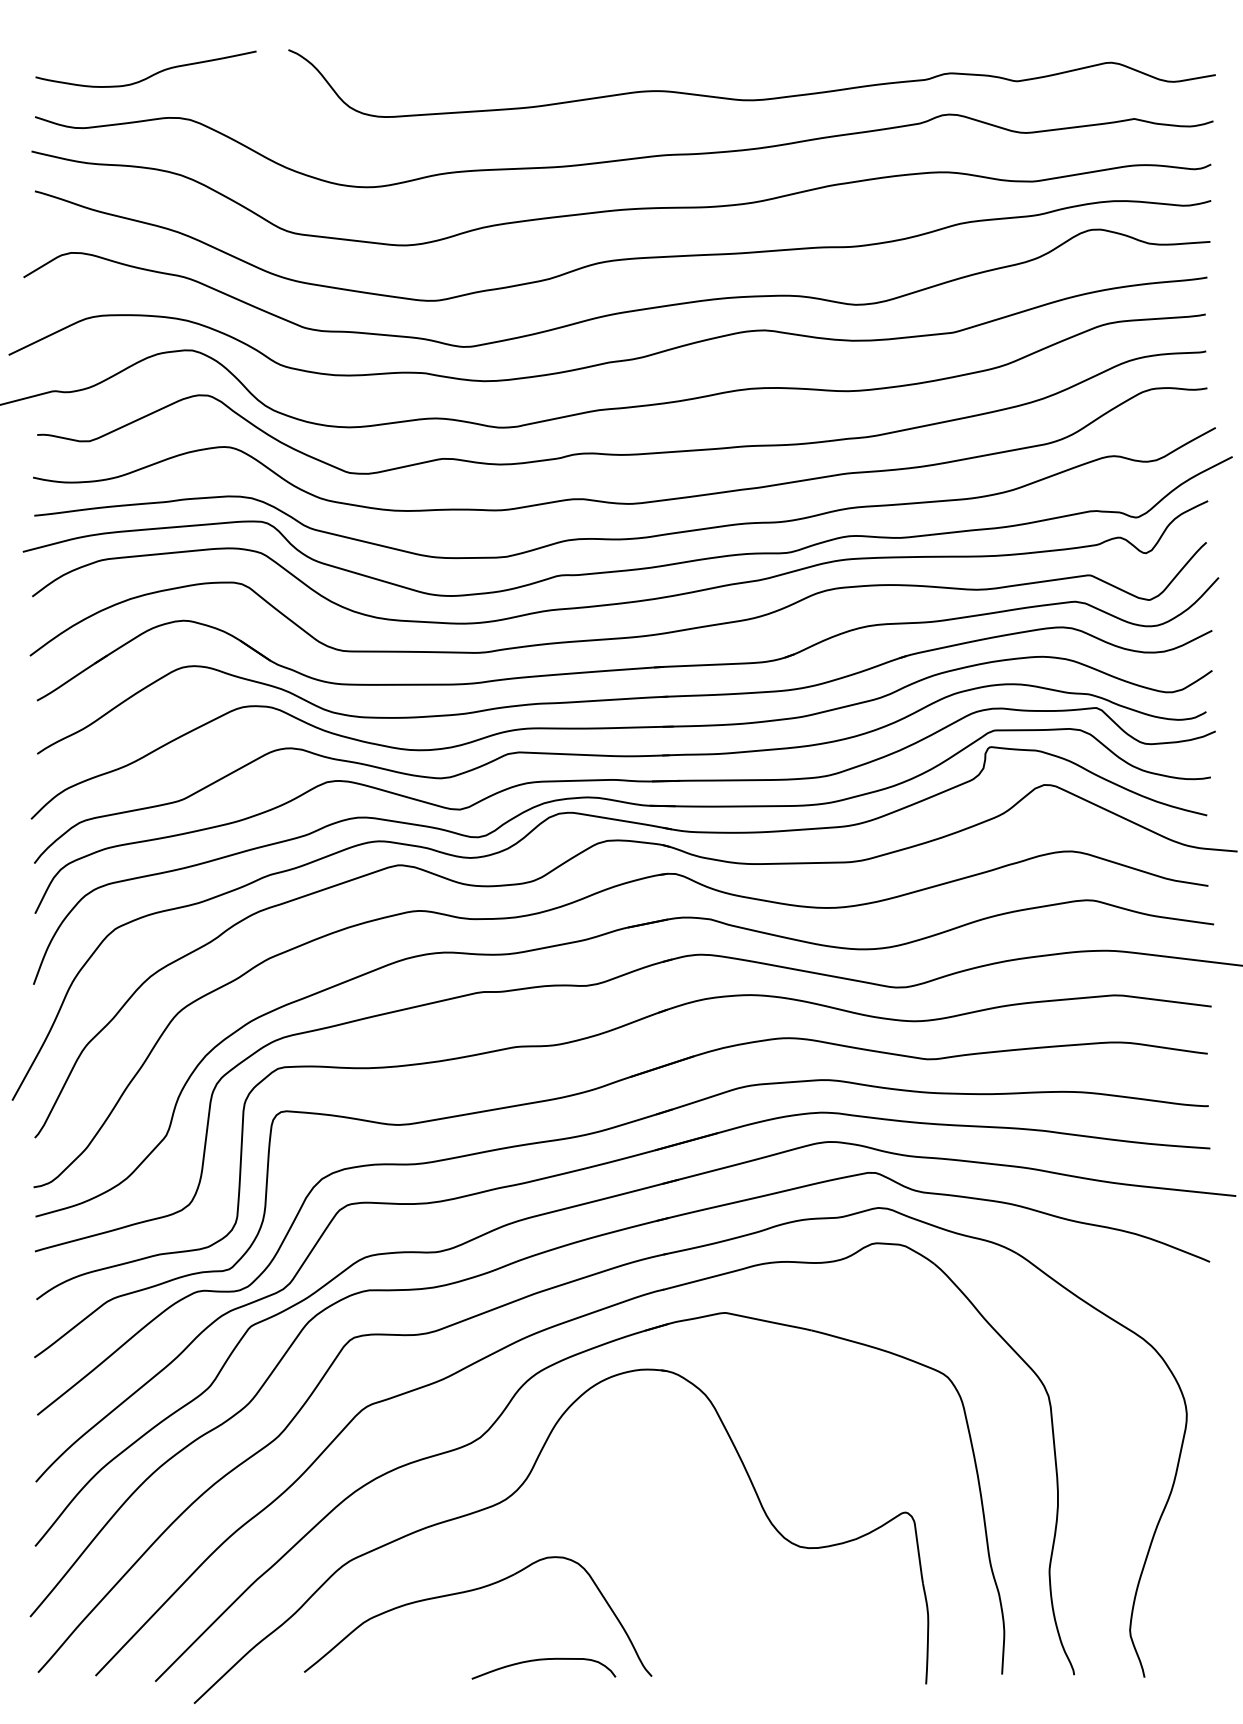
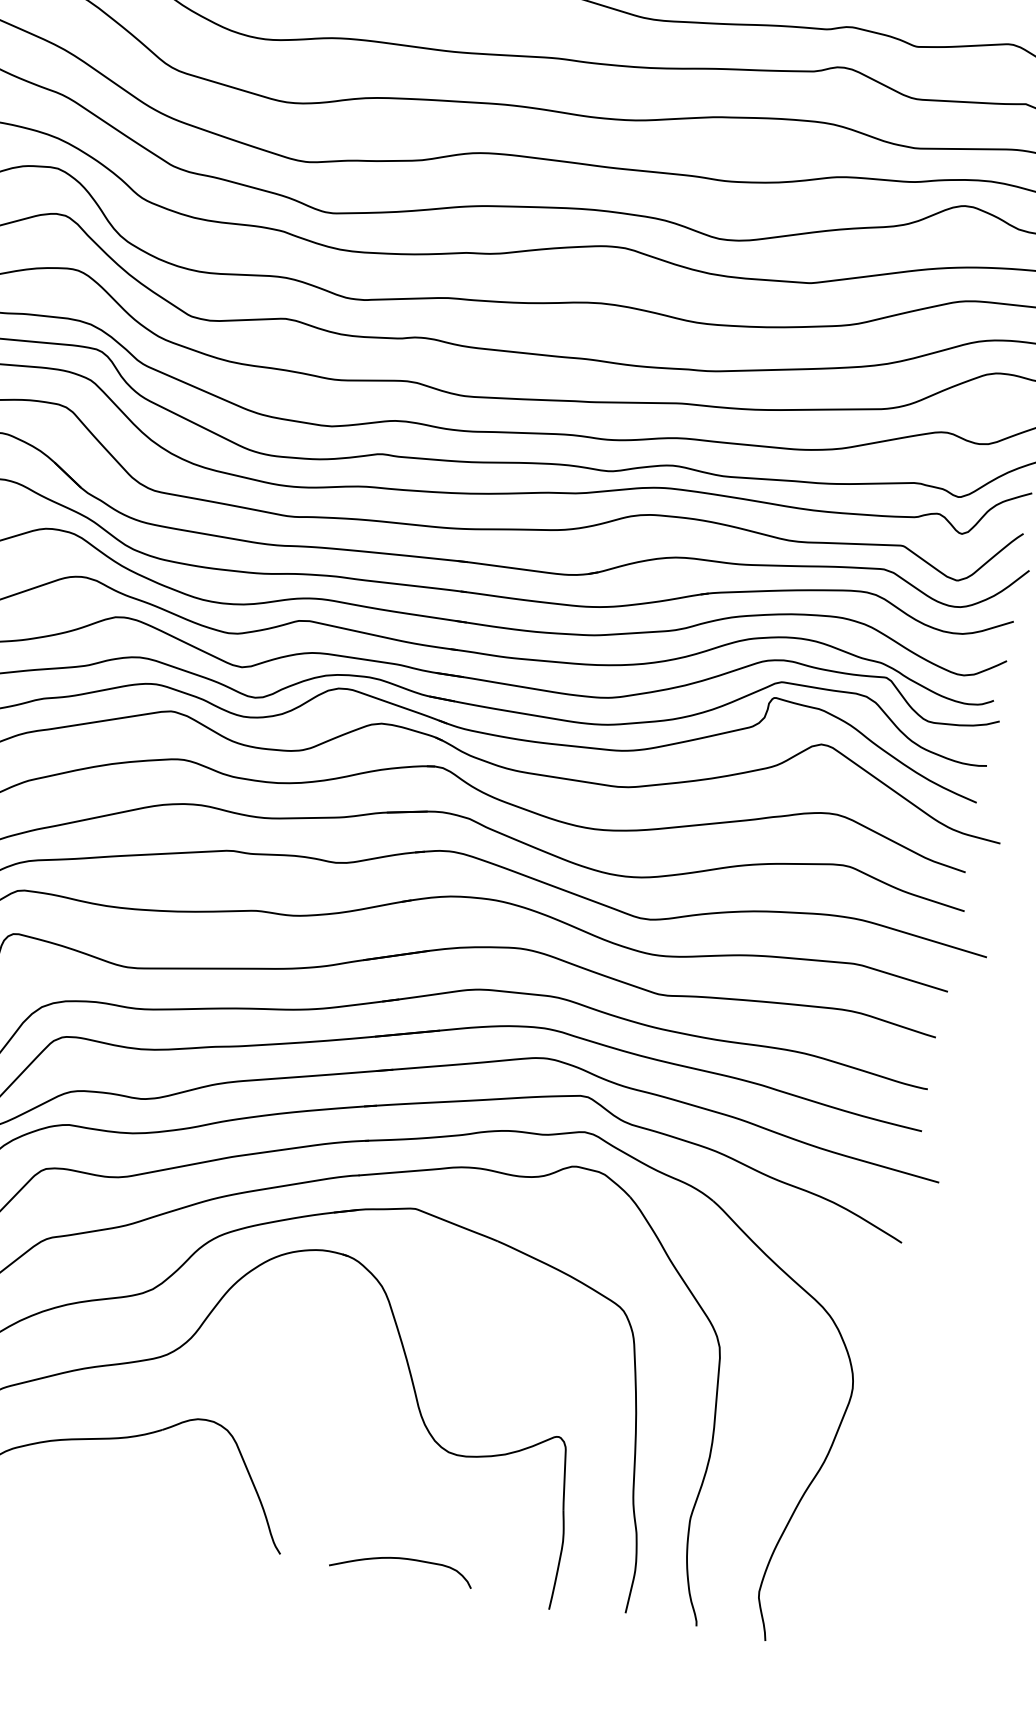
curve: (543, 1660) -> (402, 1559), moved

